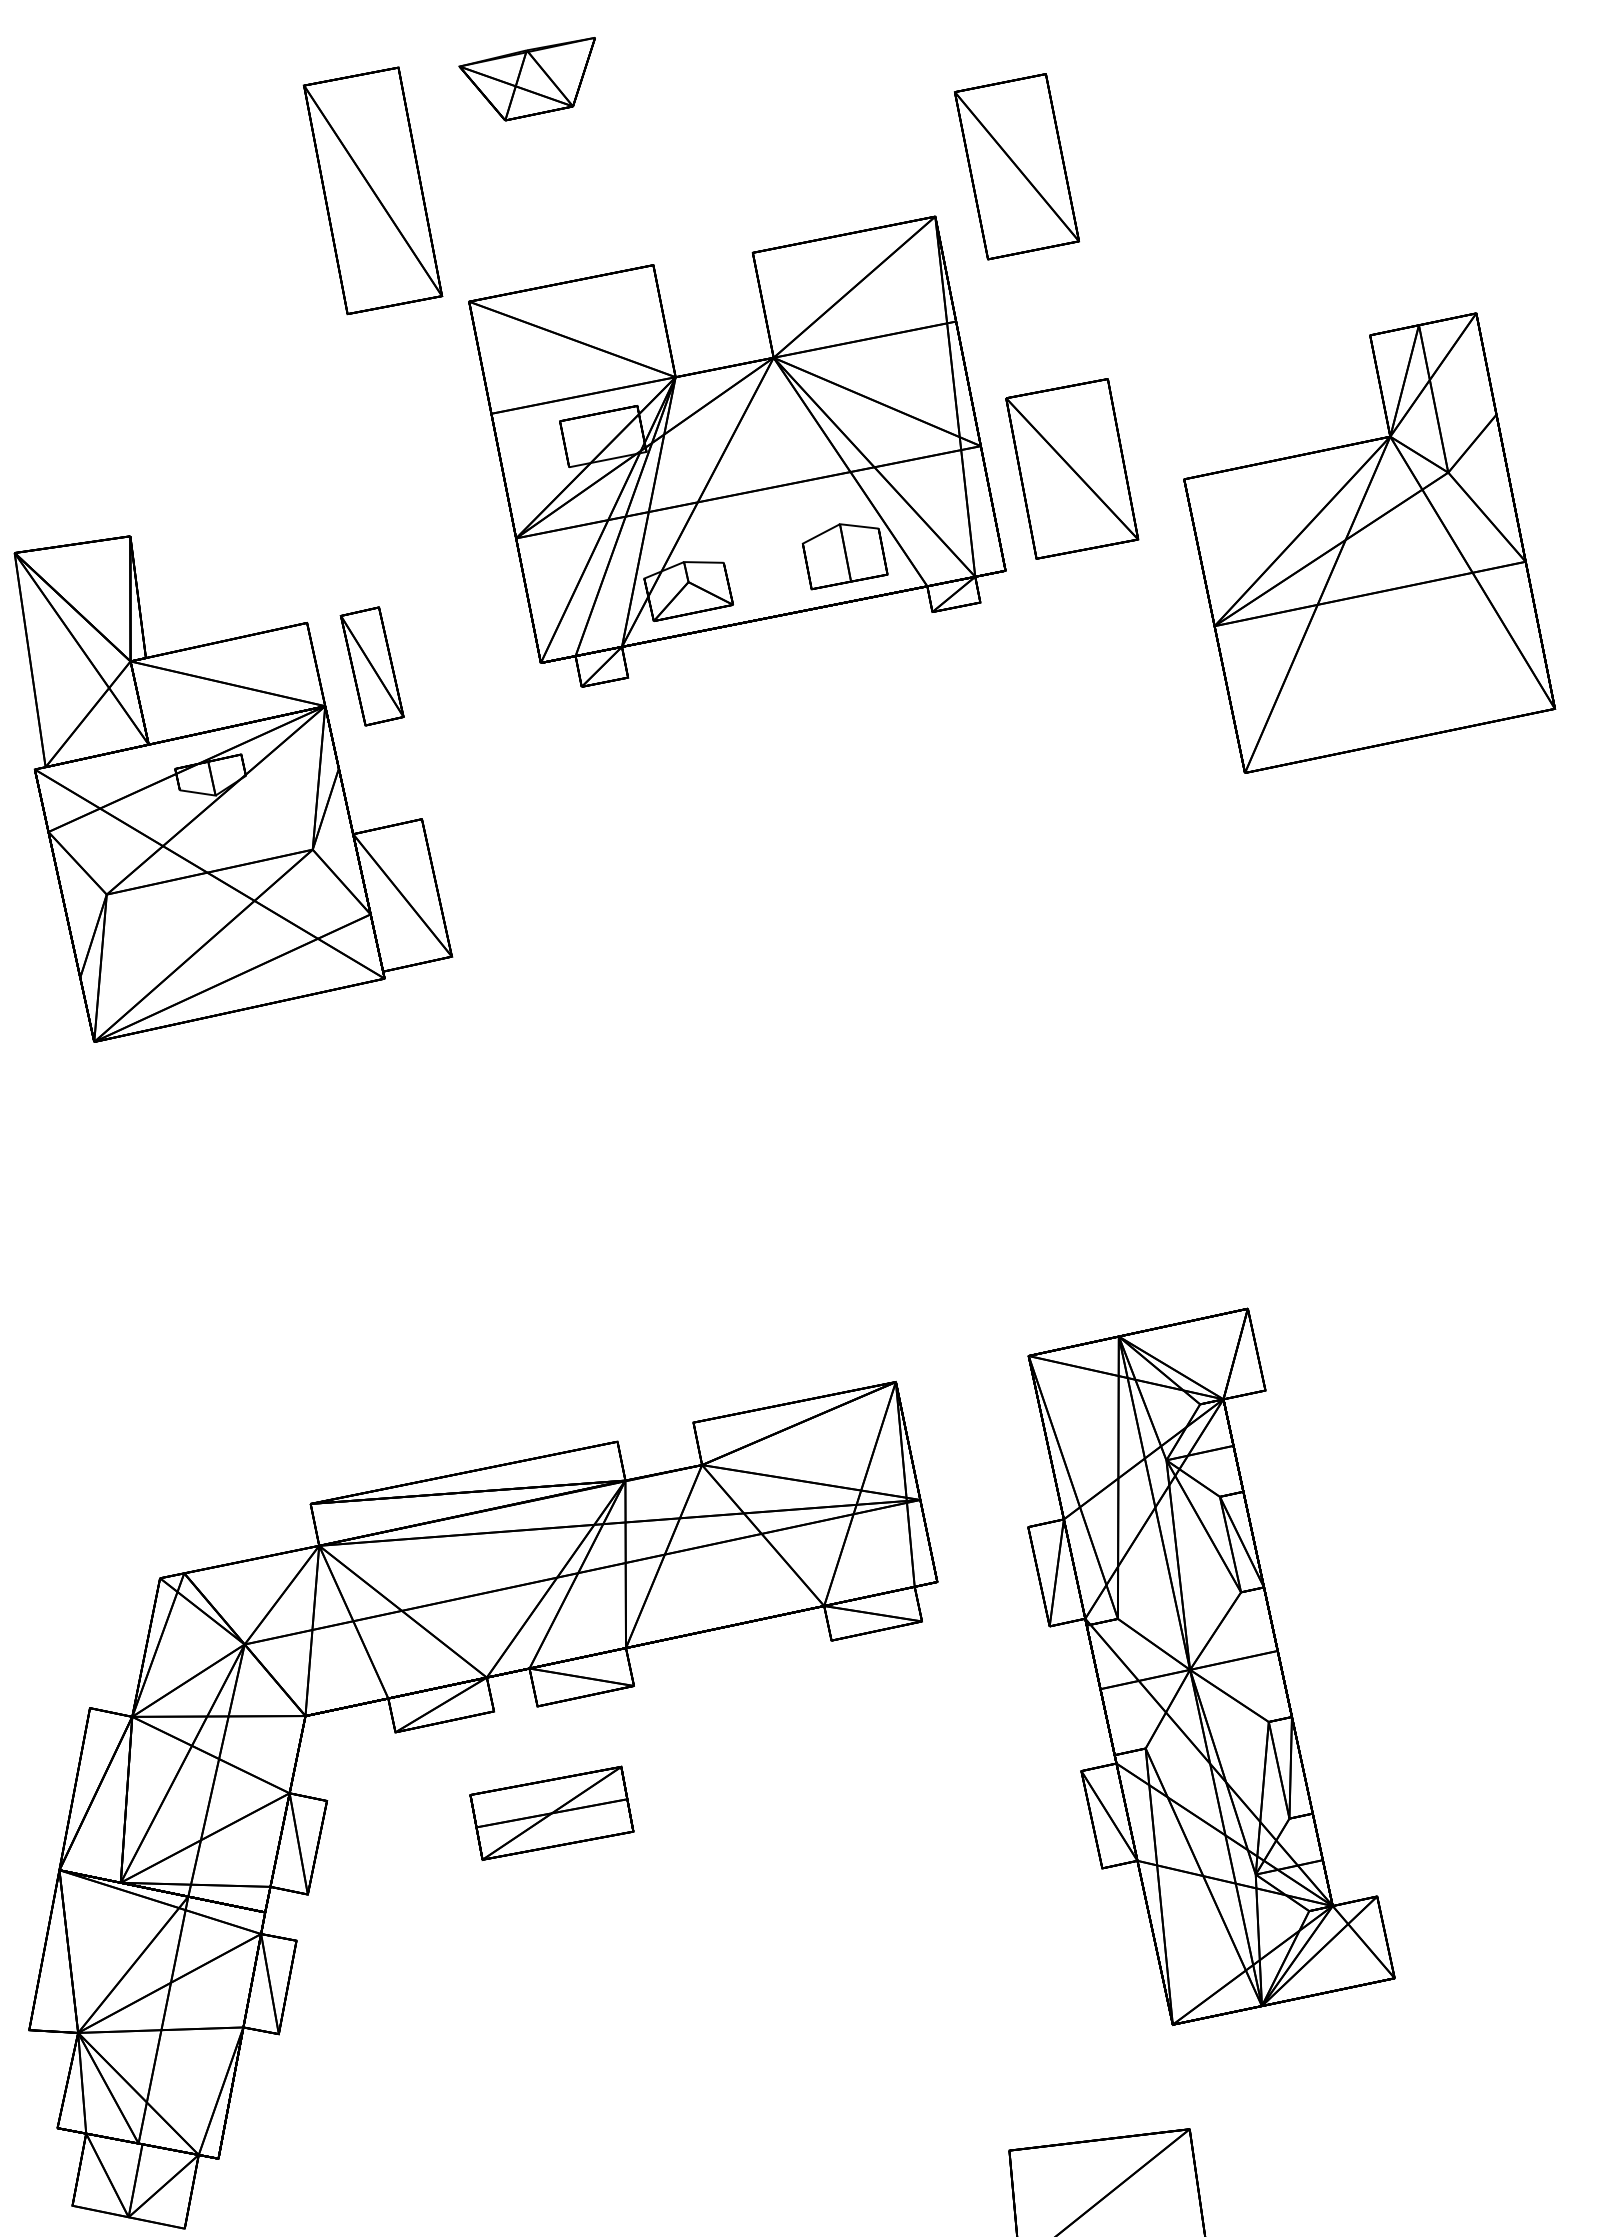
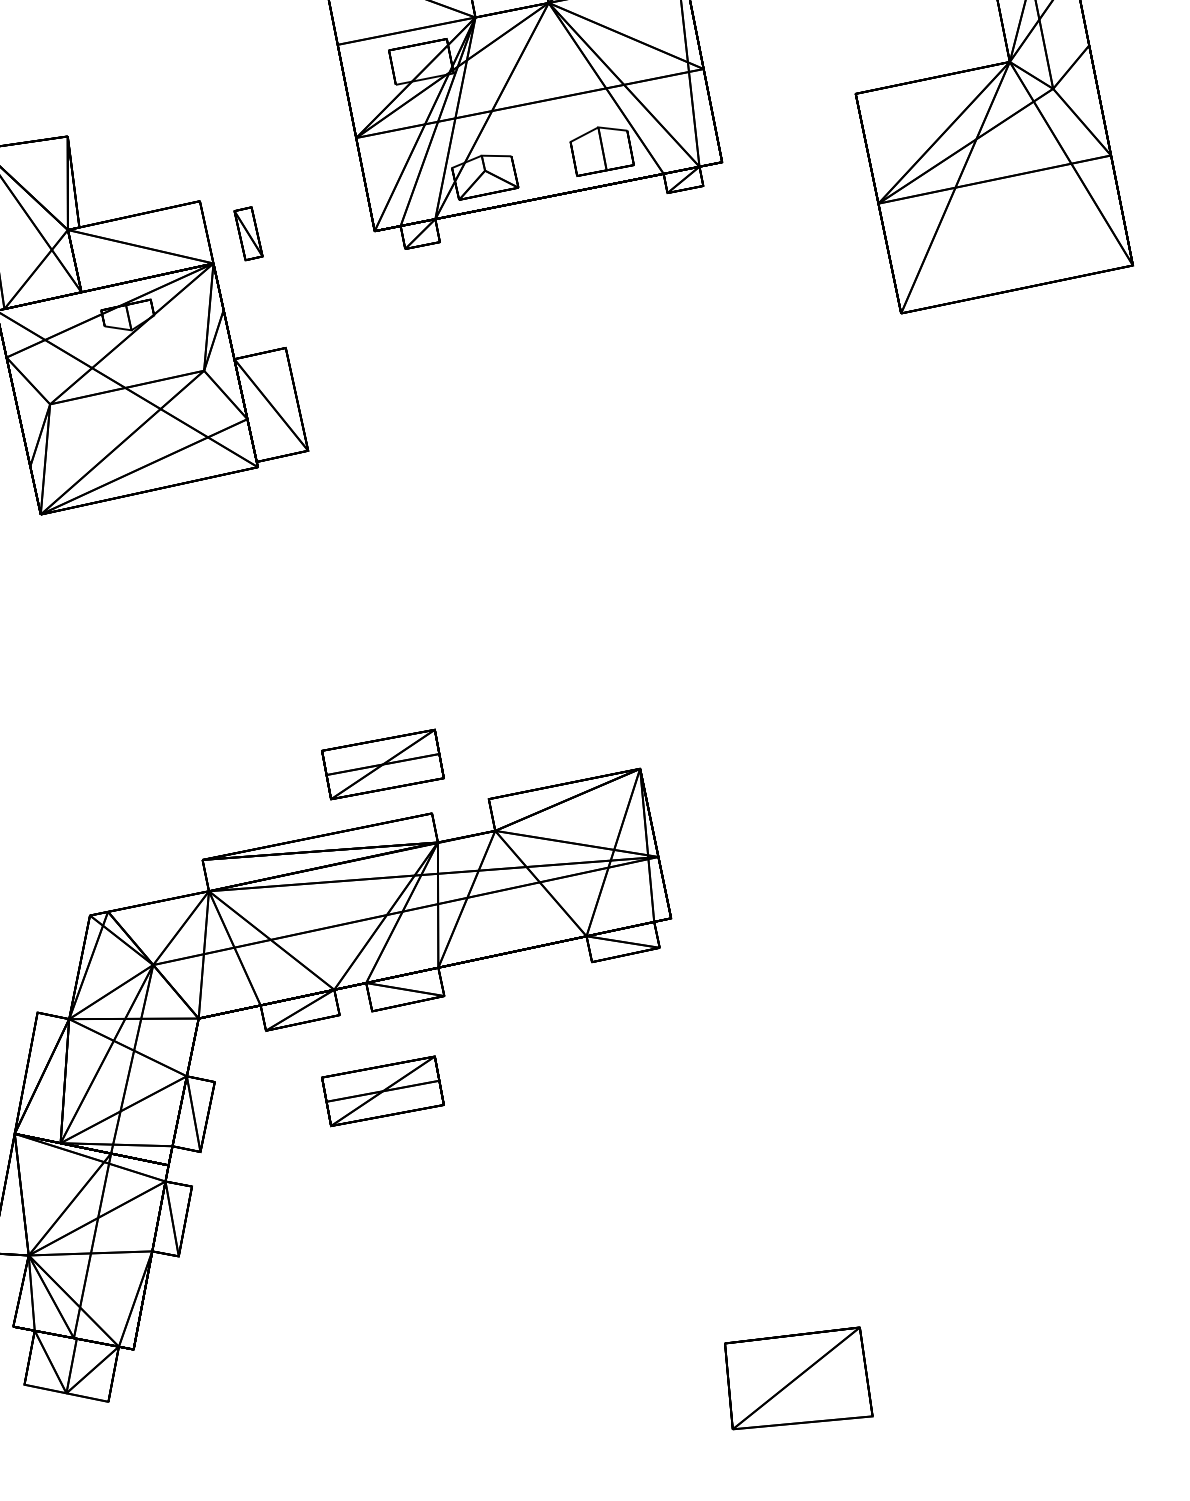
part: (1072, 468) -> (772, 85), removed
part: (371, 666) -> (248, 233), size x0.6
part: (551, 1375) -> (382, 763), added
part: (1211, 1666) -> (876, 981), removed

